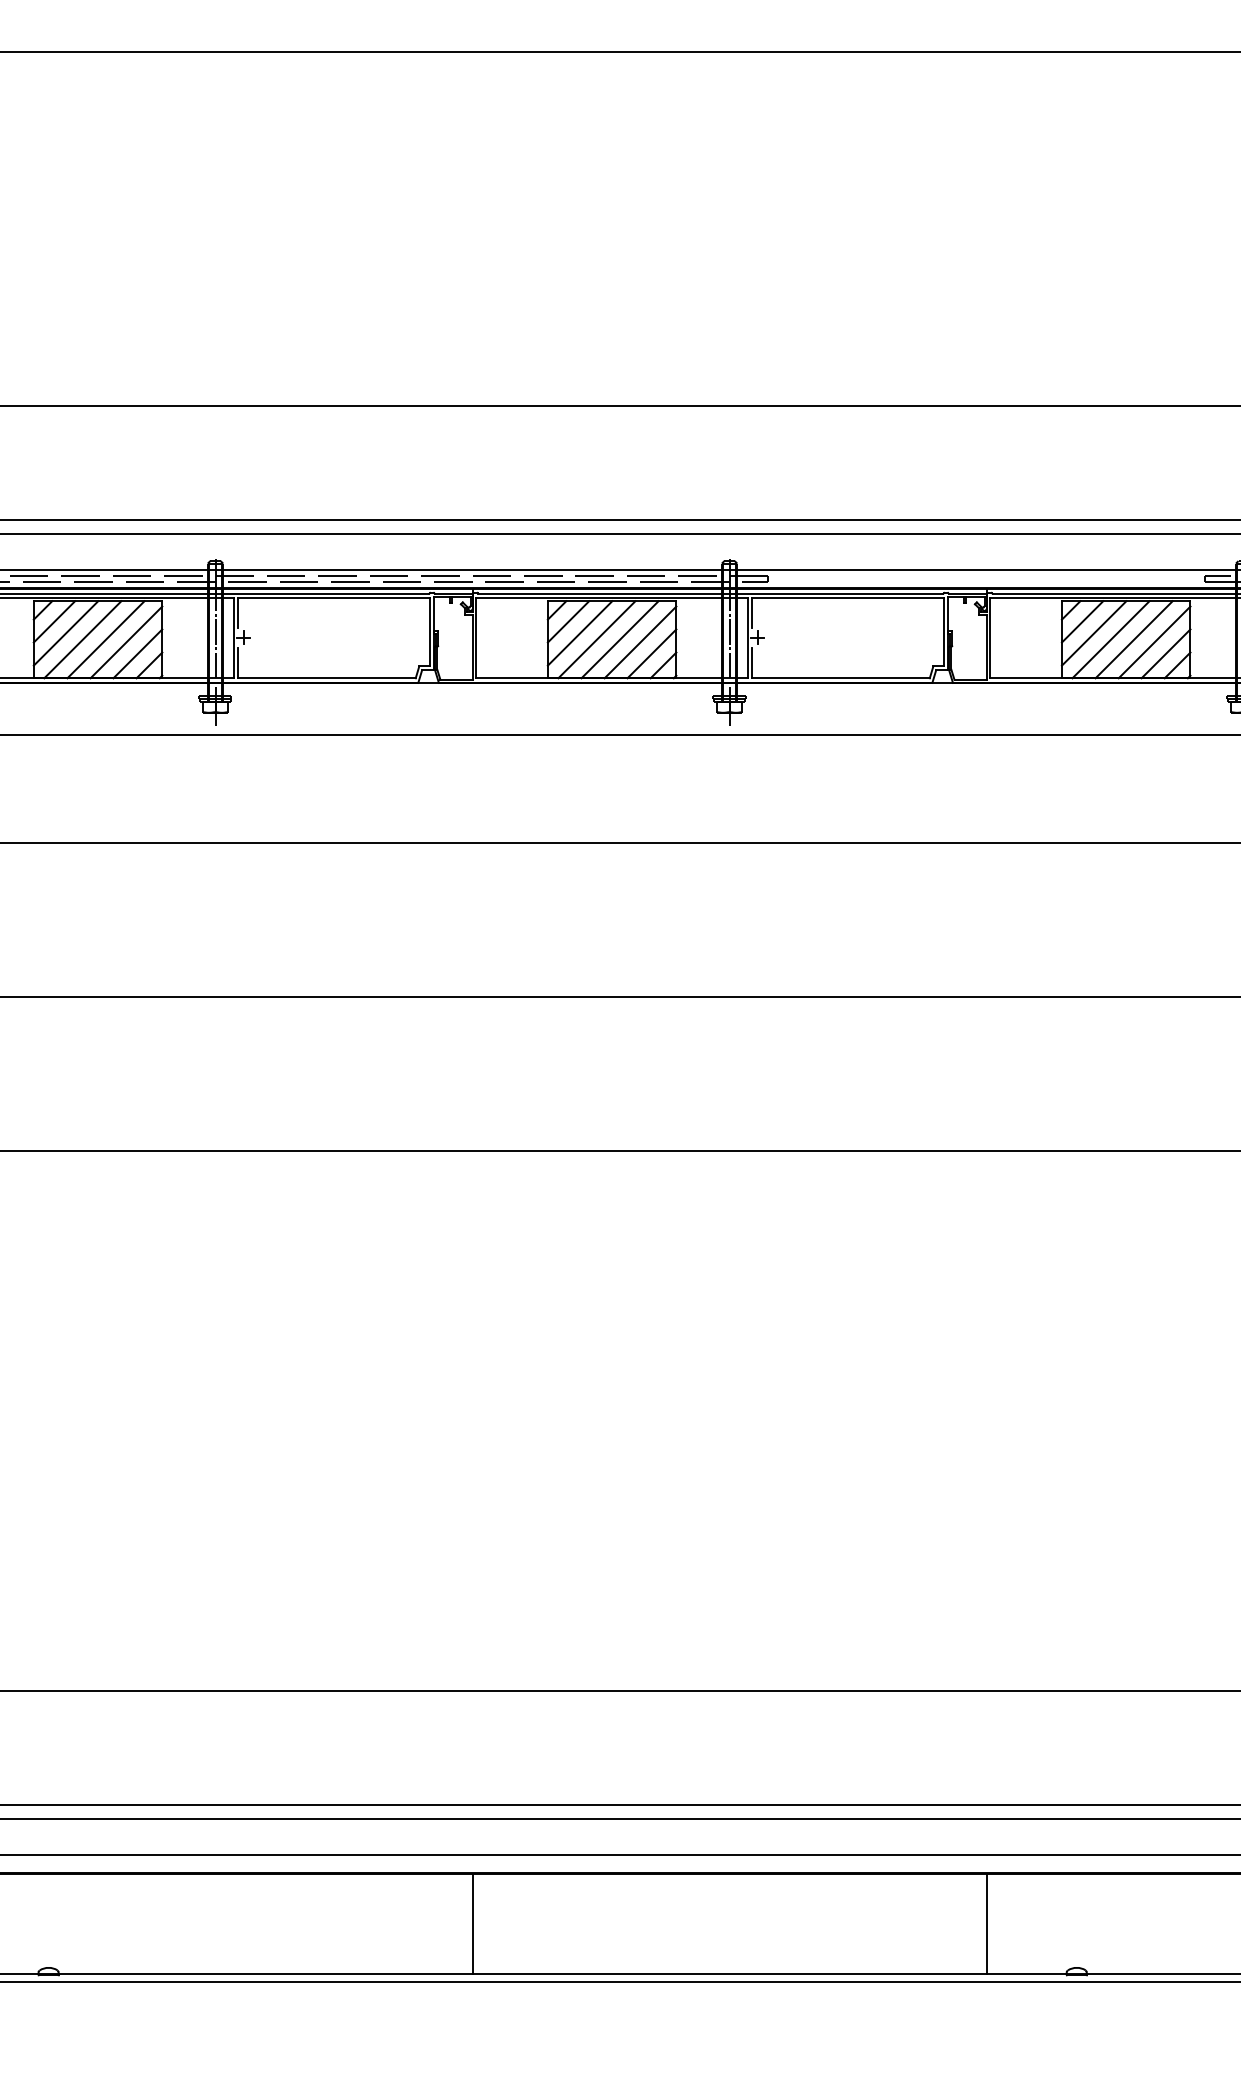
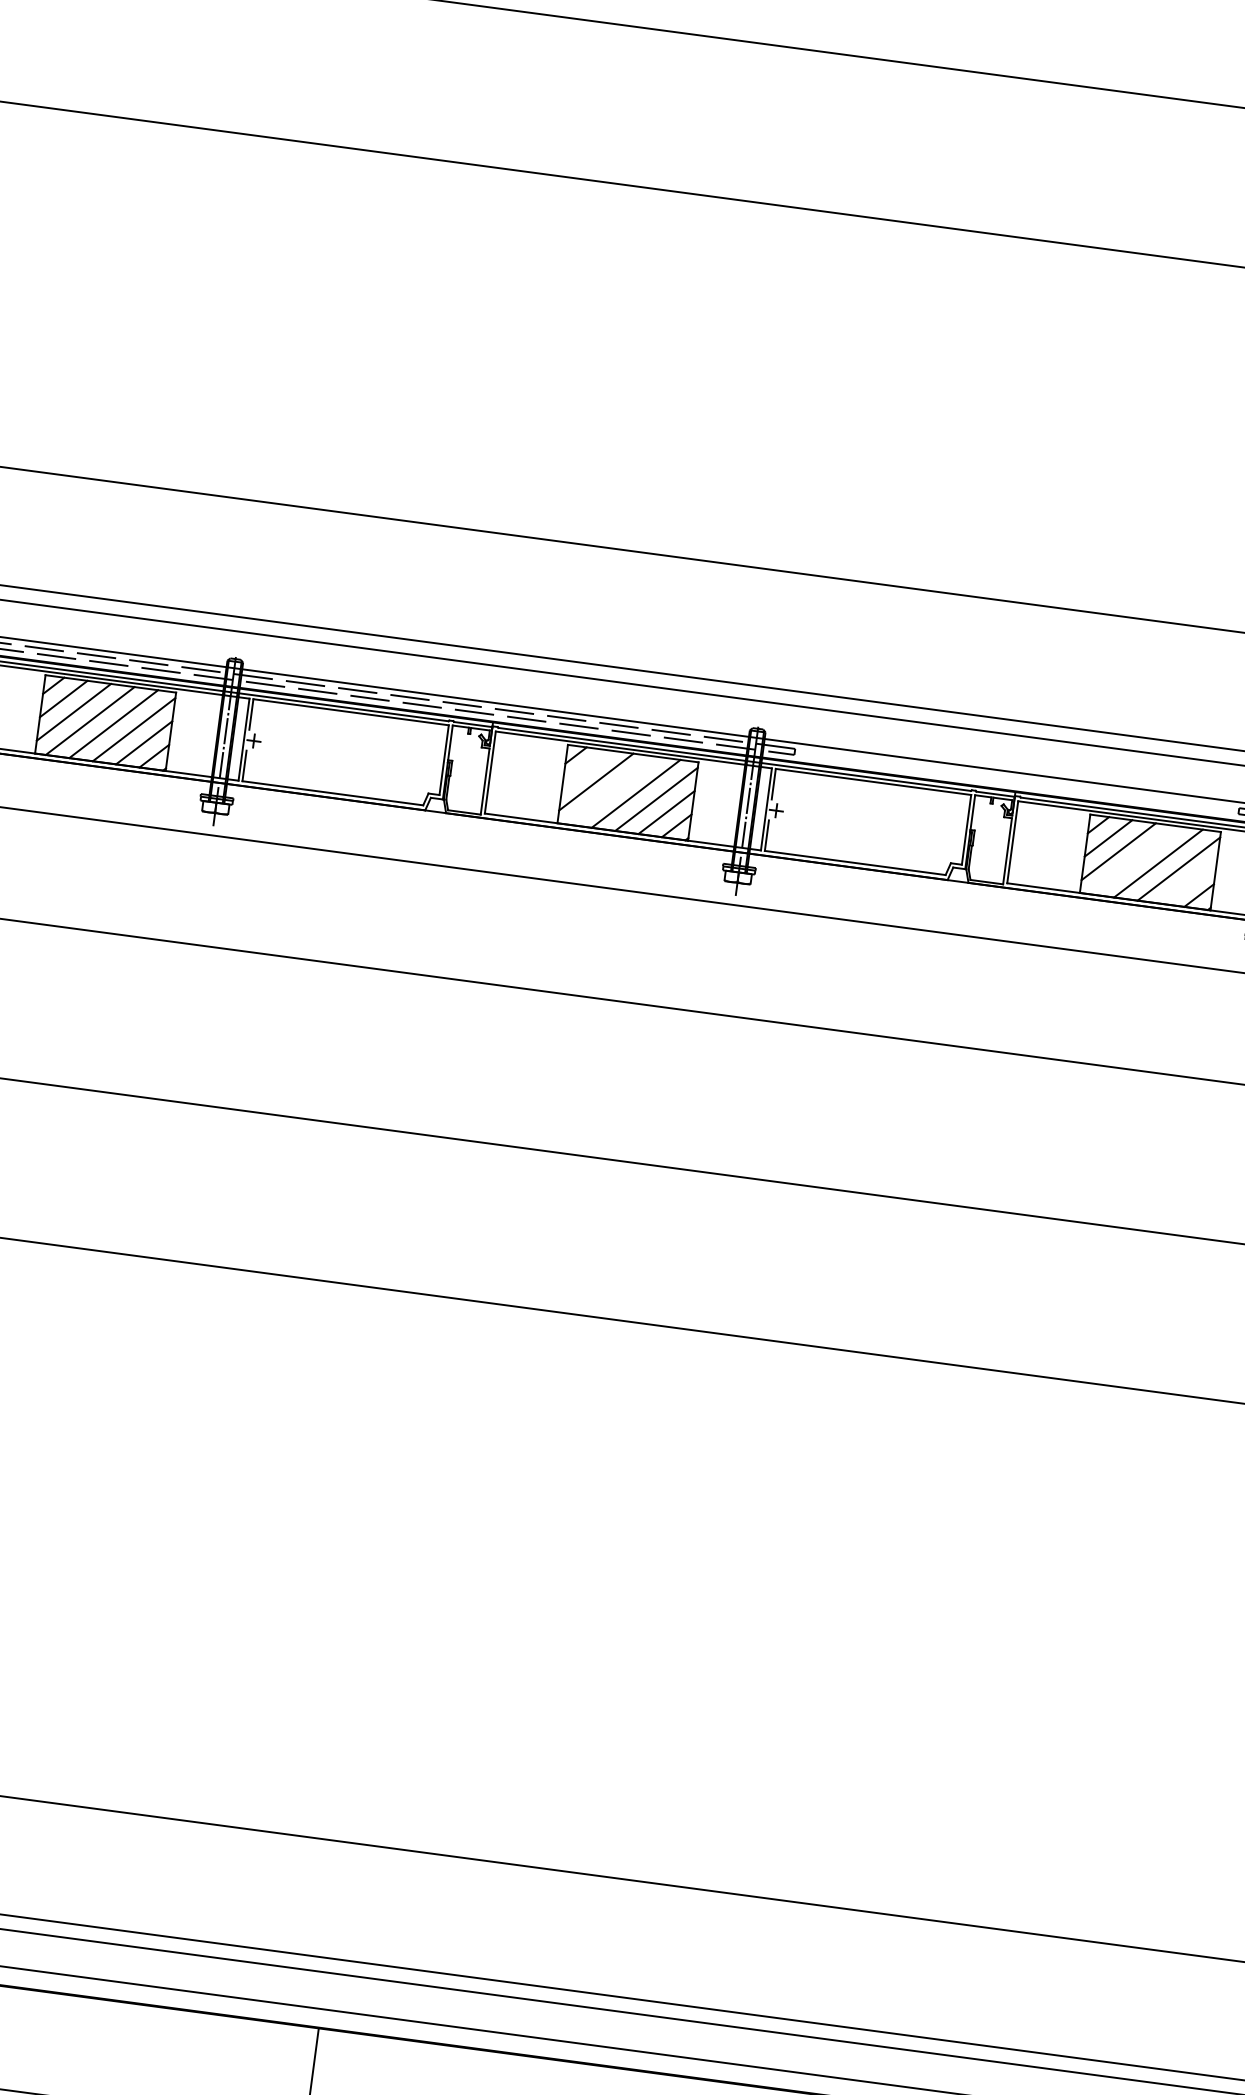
line: (568, 621) -> (586, 768), removed
line: (596, 639) -> (612, 790), removed
line: (1110, 639) -> (1134, 860), removed
line: (1165, 653) -> (1188, 881), removed

